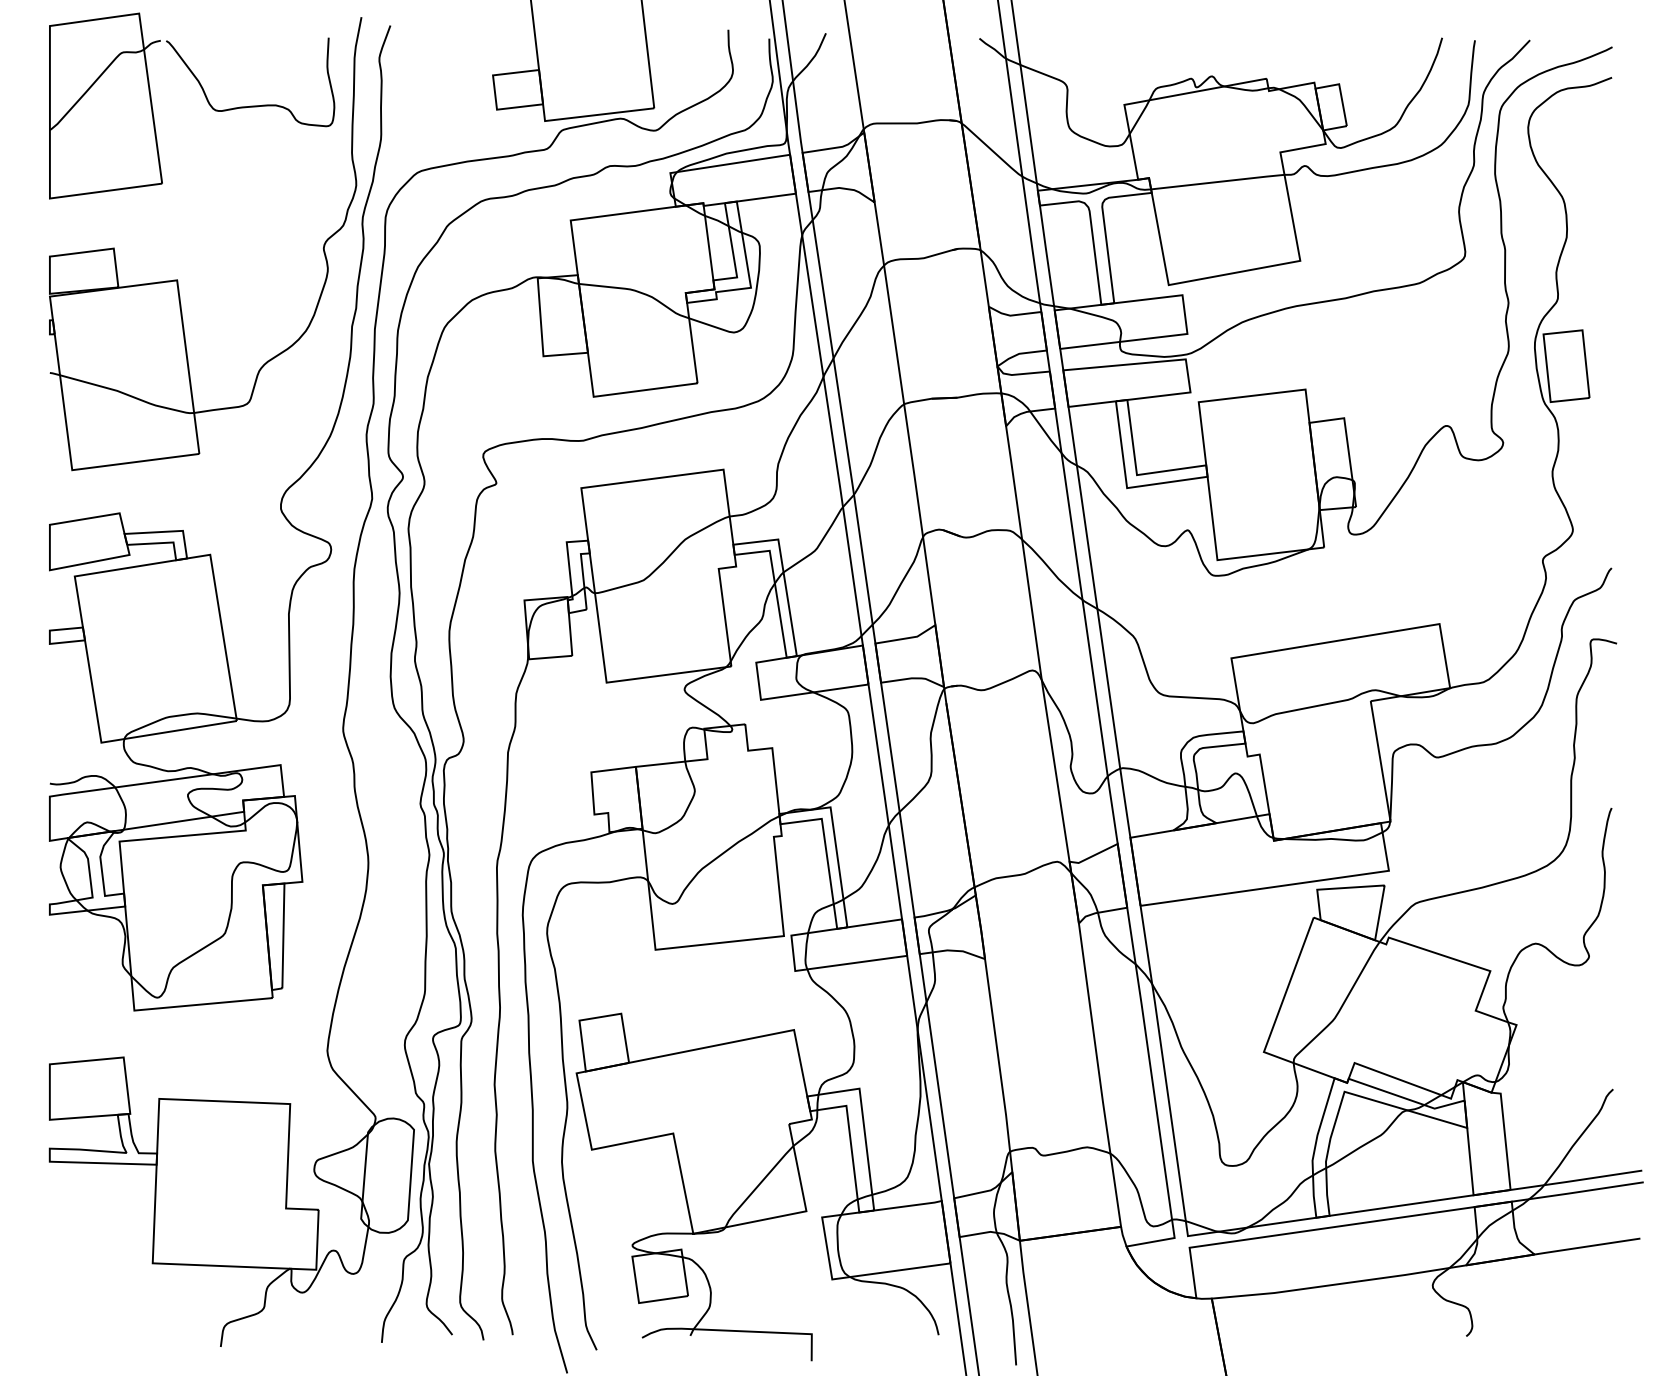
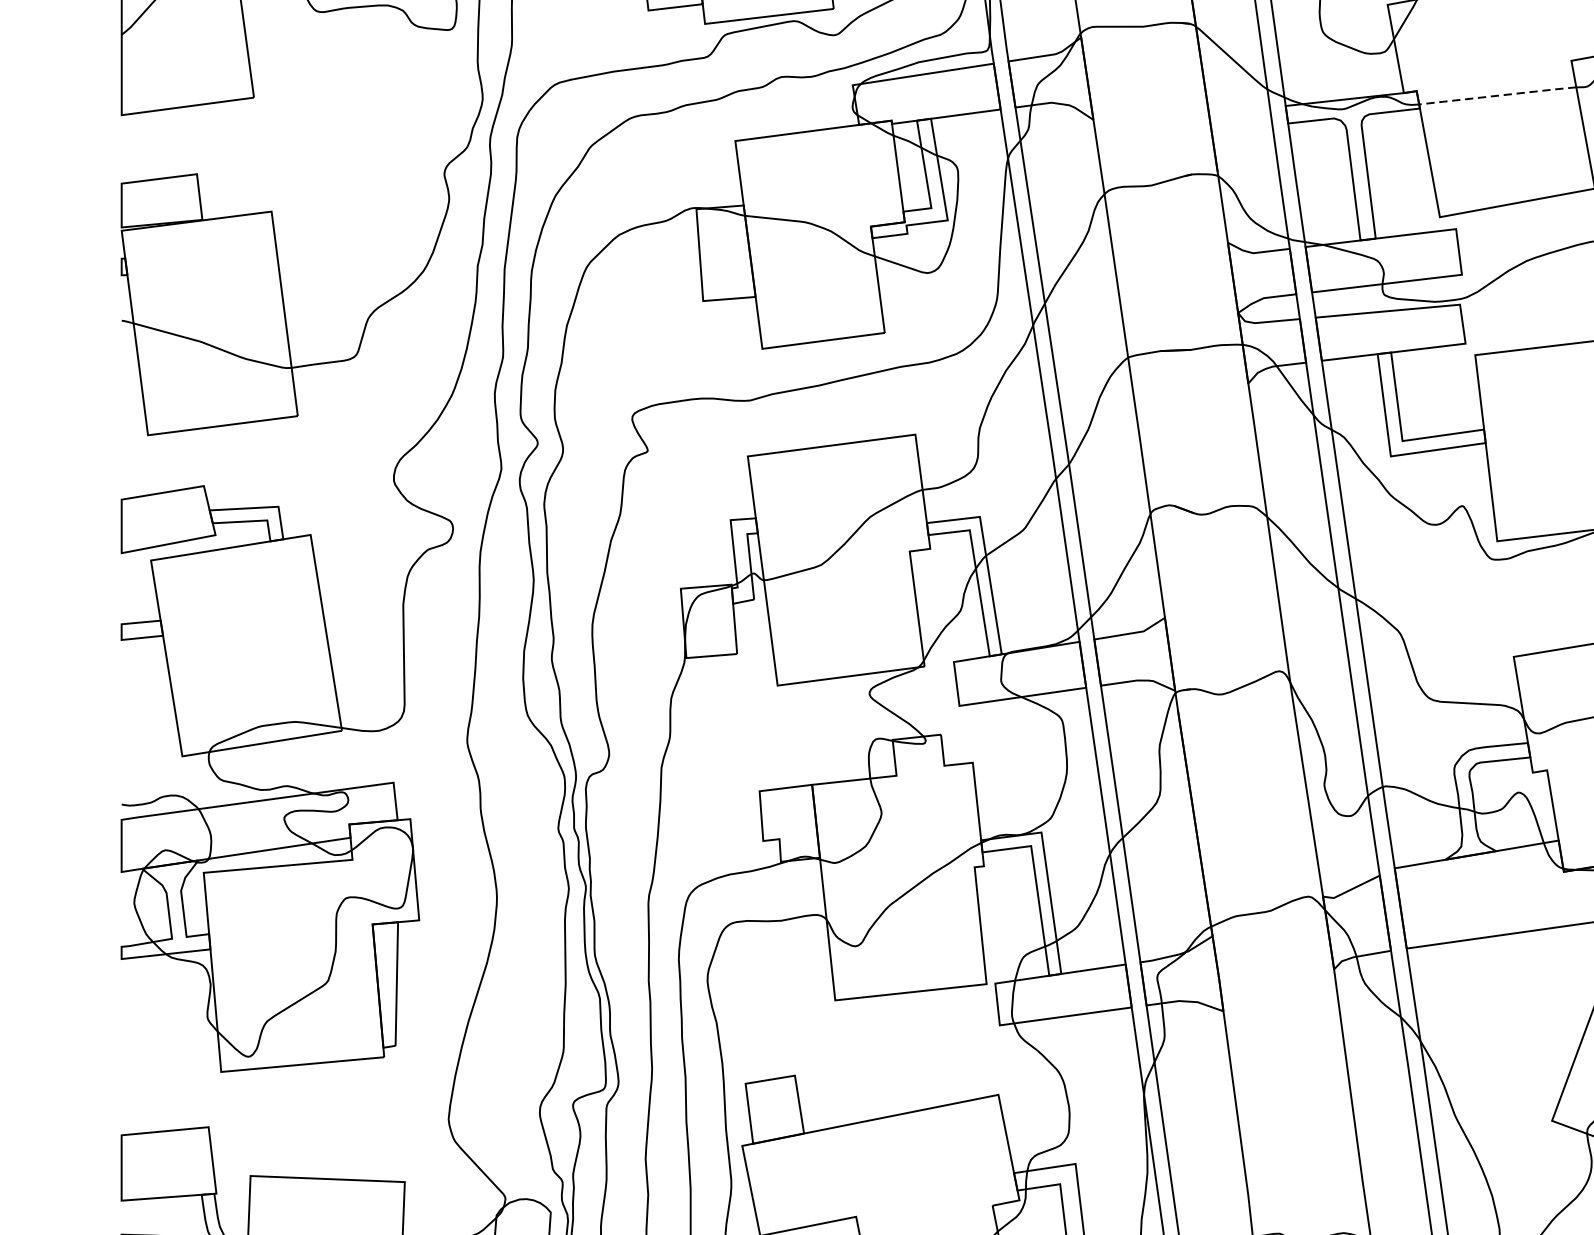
line: (1218, 181) -> (1498, 95), solid -> dashed

